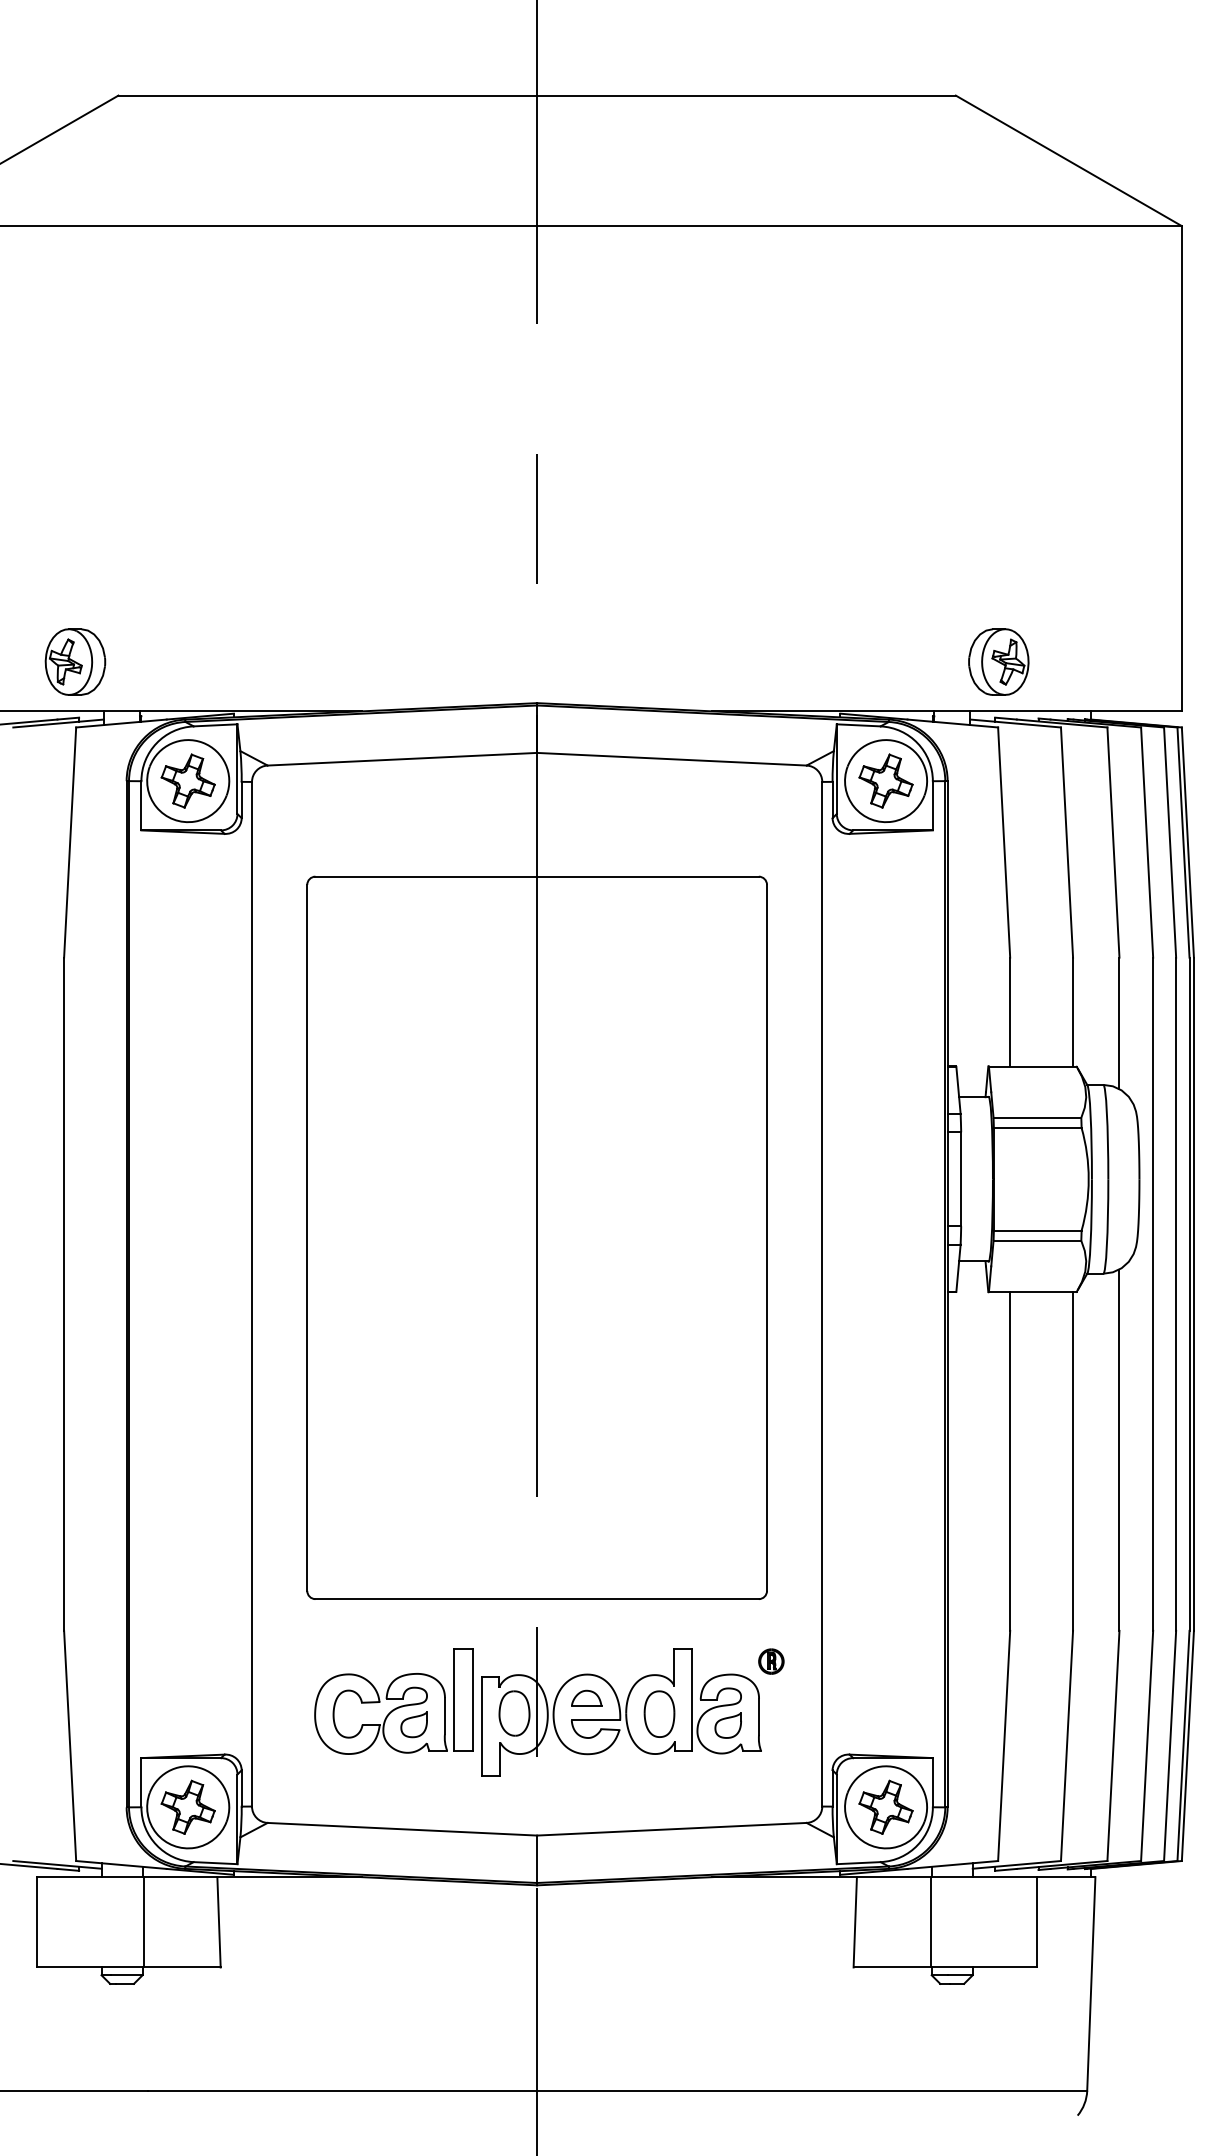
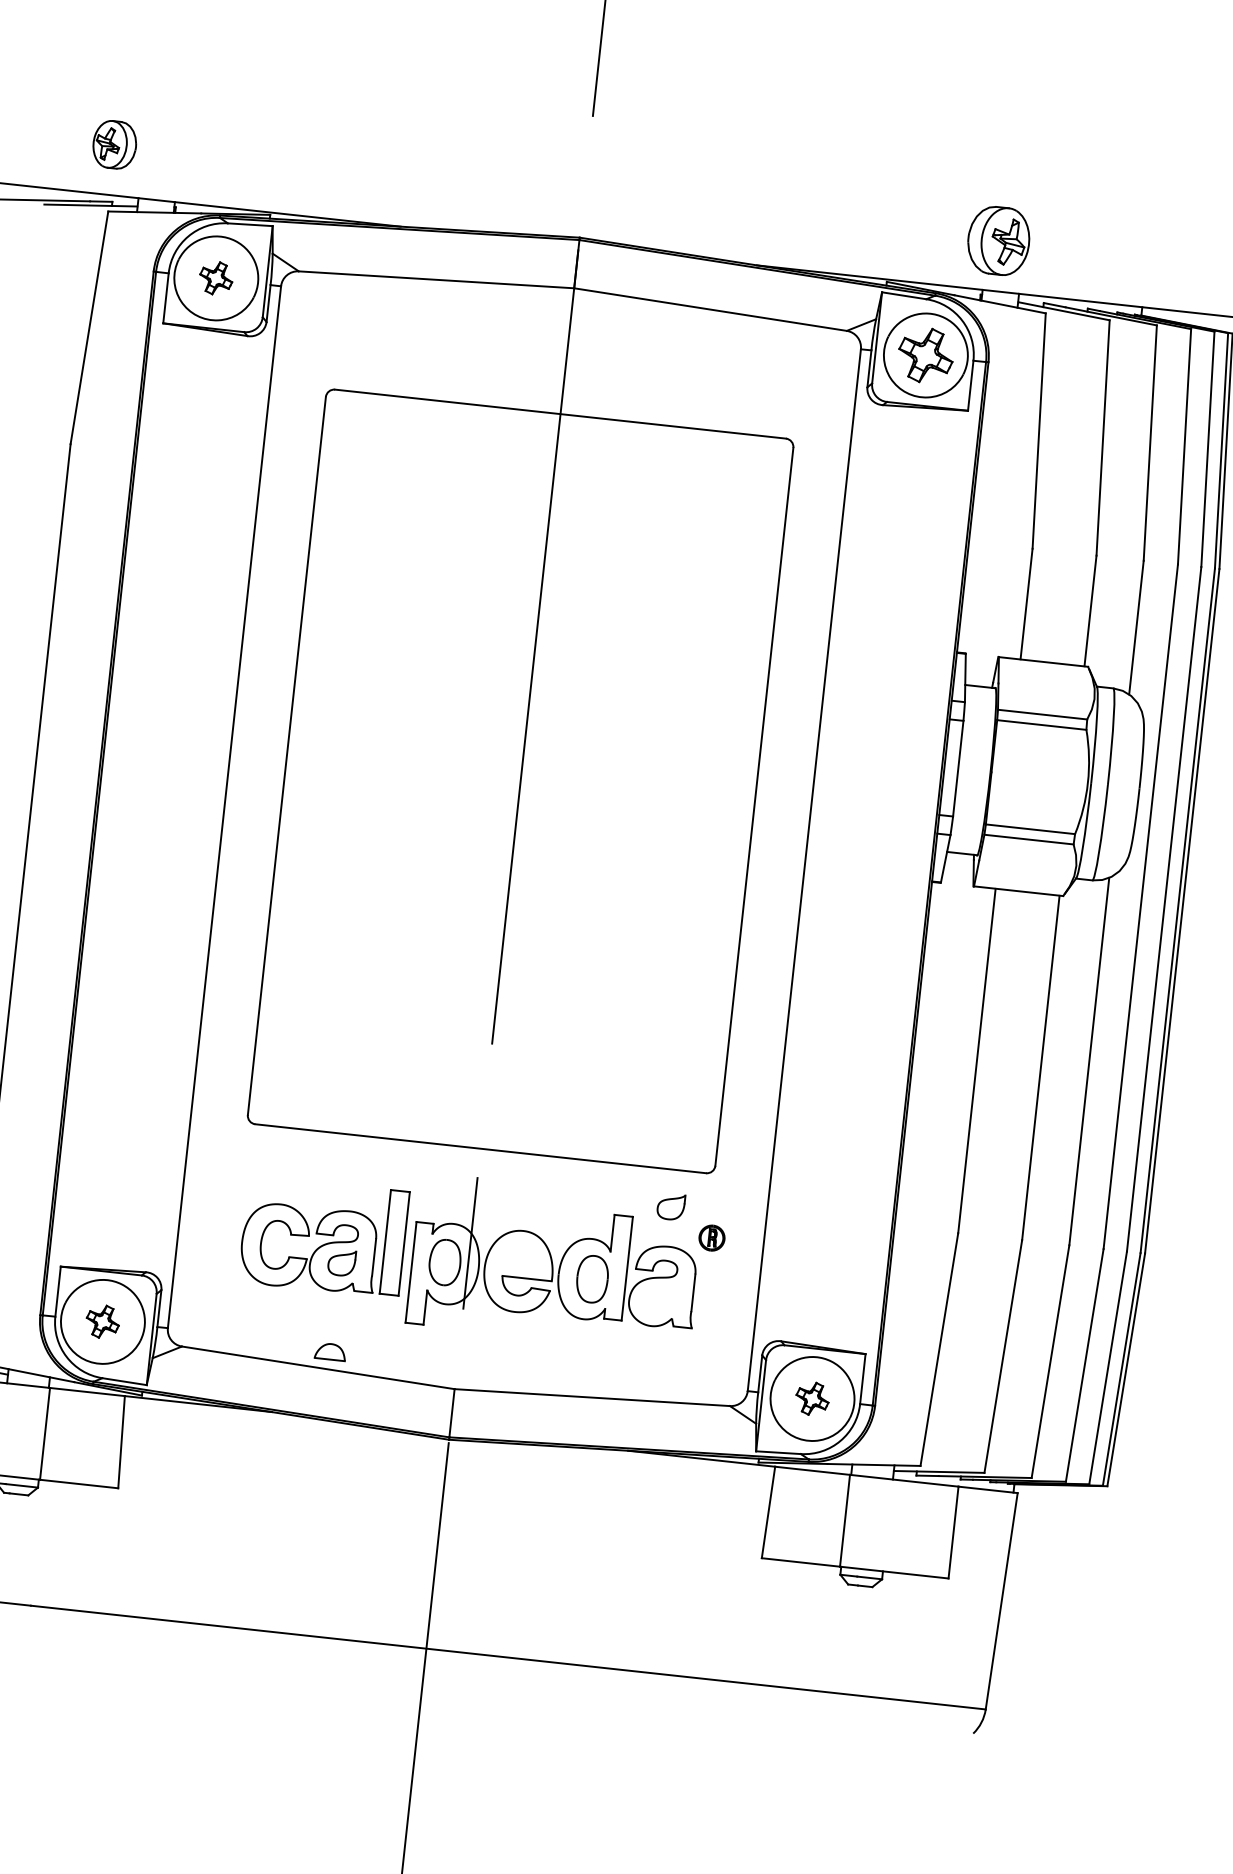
part: (75, 661) -> (114, 144), size x0.7
part: (998, 661) -> (998, 240), moved
part: (187, 780) -> (215, 277), size x0.6
part: (586, 1697) -> (330, 1350), moved
part: (727, 1725) -> (670, 1206), moved
part: (187, 1806) -> (102, 1320), size x0.6
part: (885, 1806) -> (812, 1398), size x0.6

